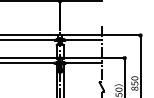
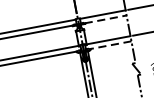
line: (84, 39) -> (106, 18), solid -> dashed
line: (84, 62) -> (111, 44), solid -> dashed

